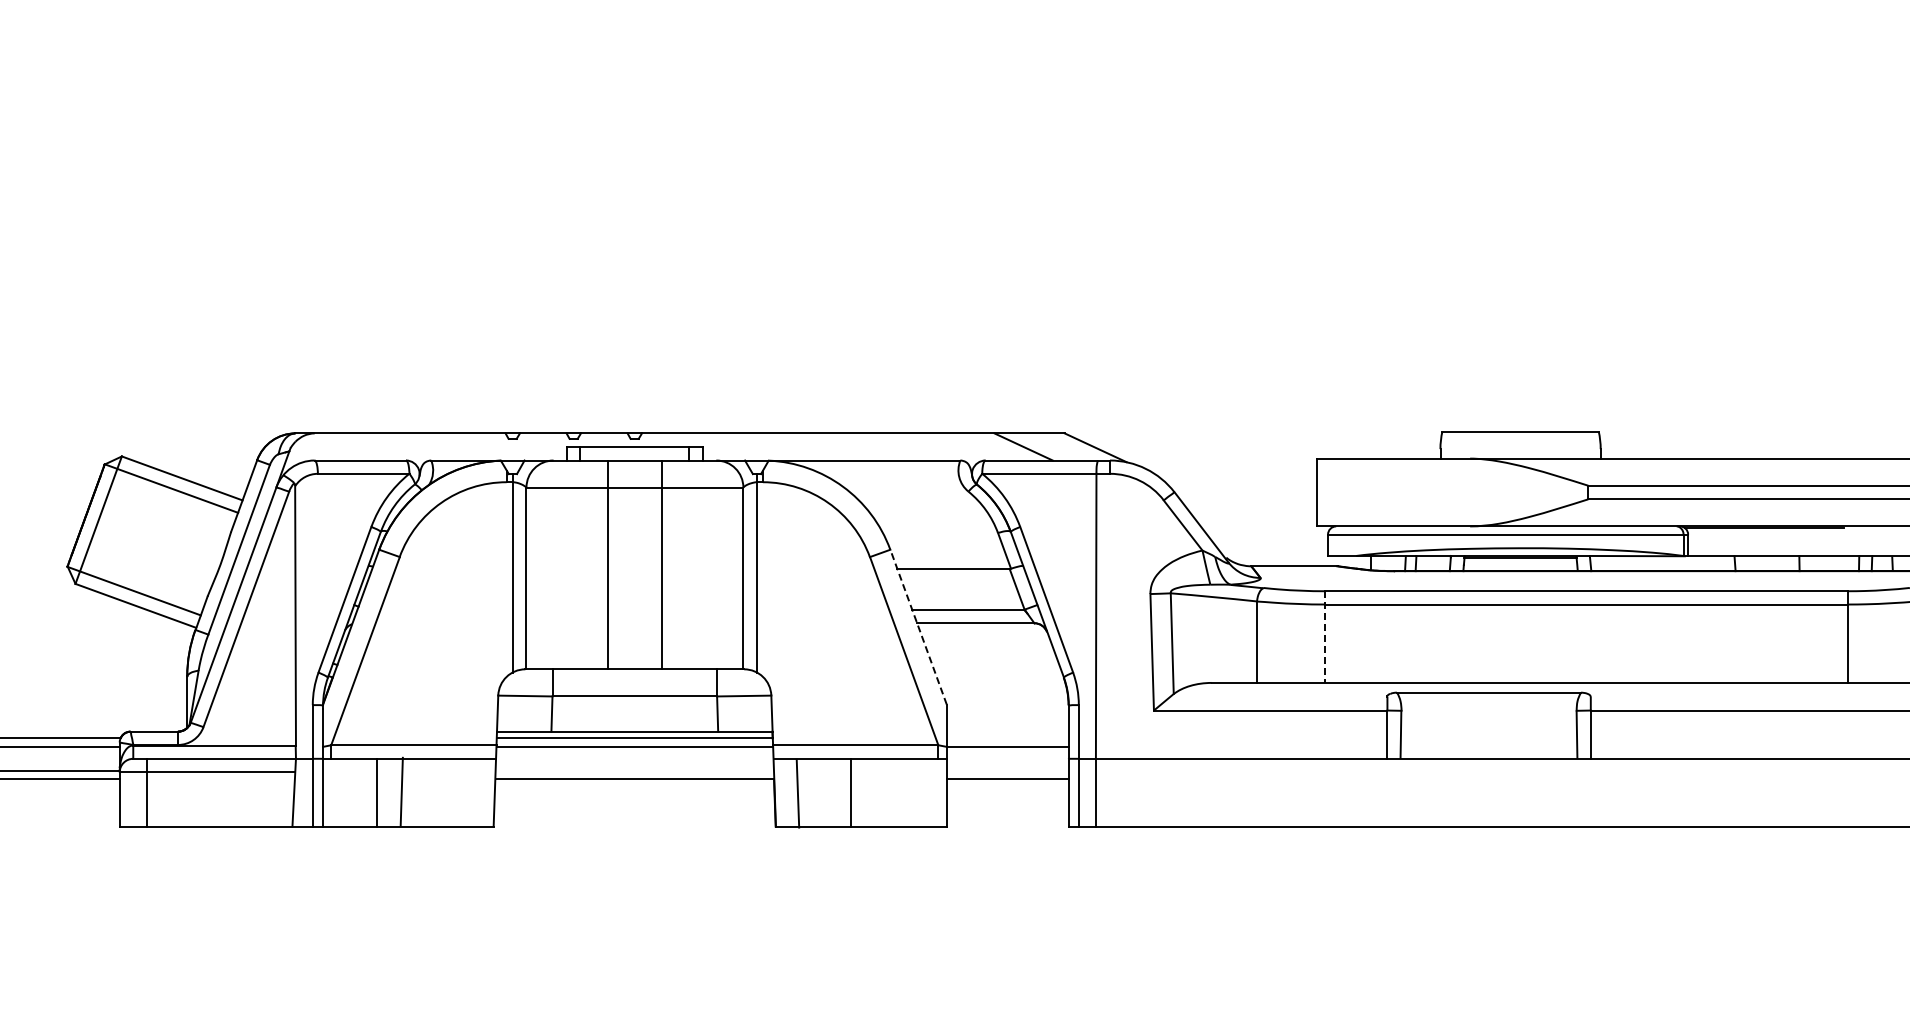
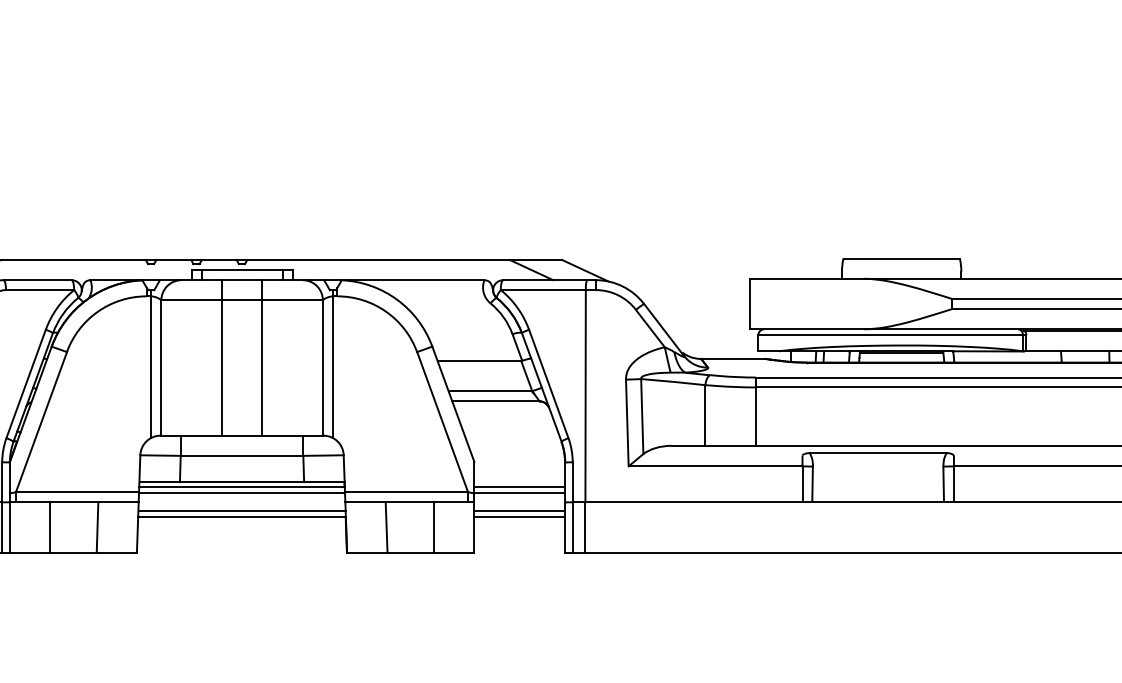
line: (918, 626) -> (453, 403), dashed -> solid
line: (1324, 637) -> (755, 411), dashed -> solid
line: (1007, 738) -> (519, 487), added
line: (634, 771) -> (241, 511), added
line: (1007, 771) -> (519, 511), added
line: (401, 791) -> (97, 527), moved
line: (850, 792) -> (433, 527), moved
line: (797, 793) -> (386, 527), moved

